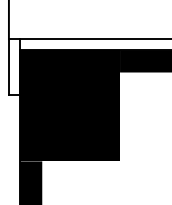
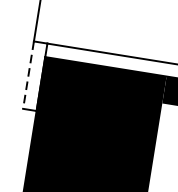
line: (8, 66) -> (28, 74), solid -> dashed

